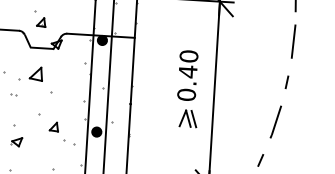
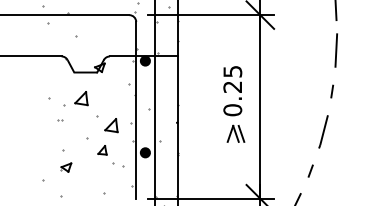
part: (41, 22) -> (83, 46), removed
text: (188, 64) -> (232, 79), 0.40 -> 0.25
part: (64, 102) -> (111, 125), added

